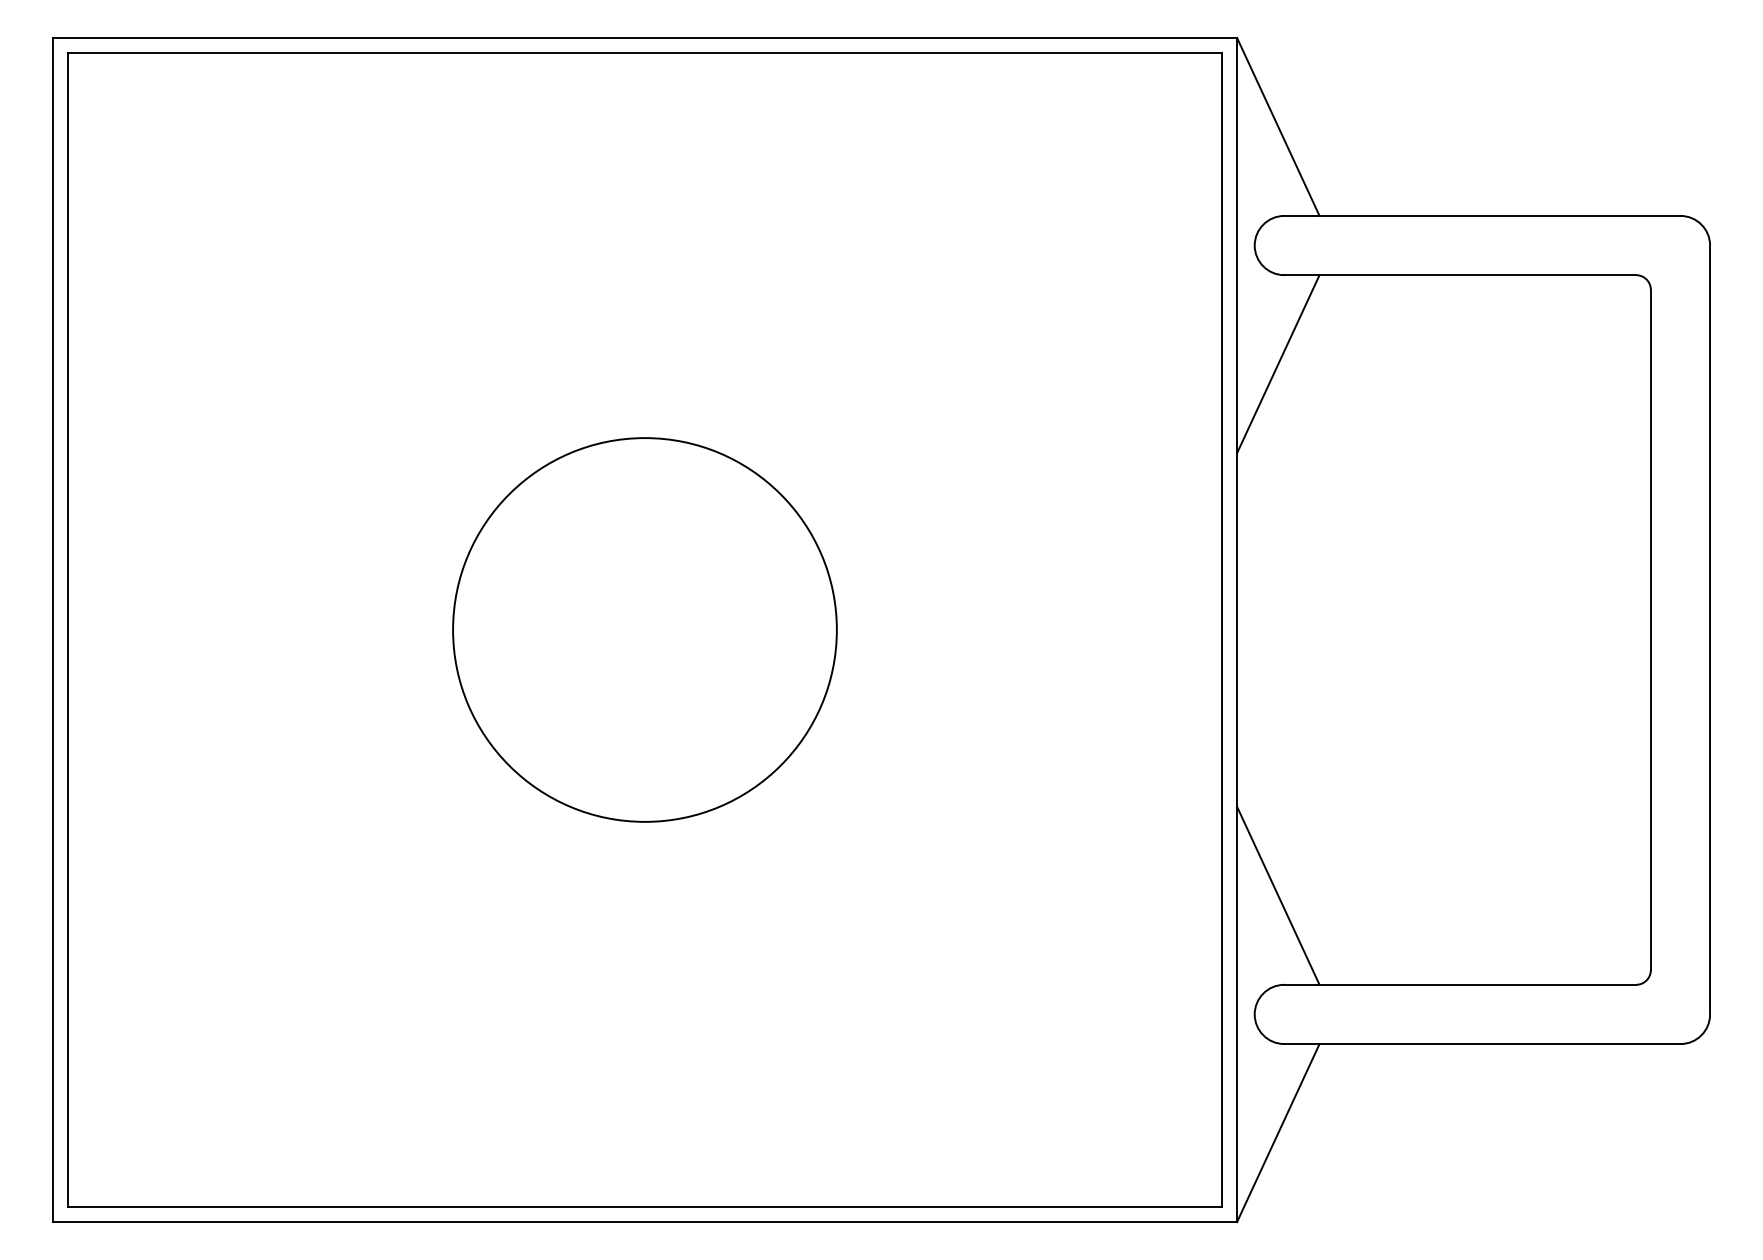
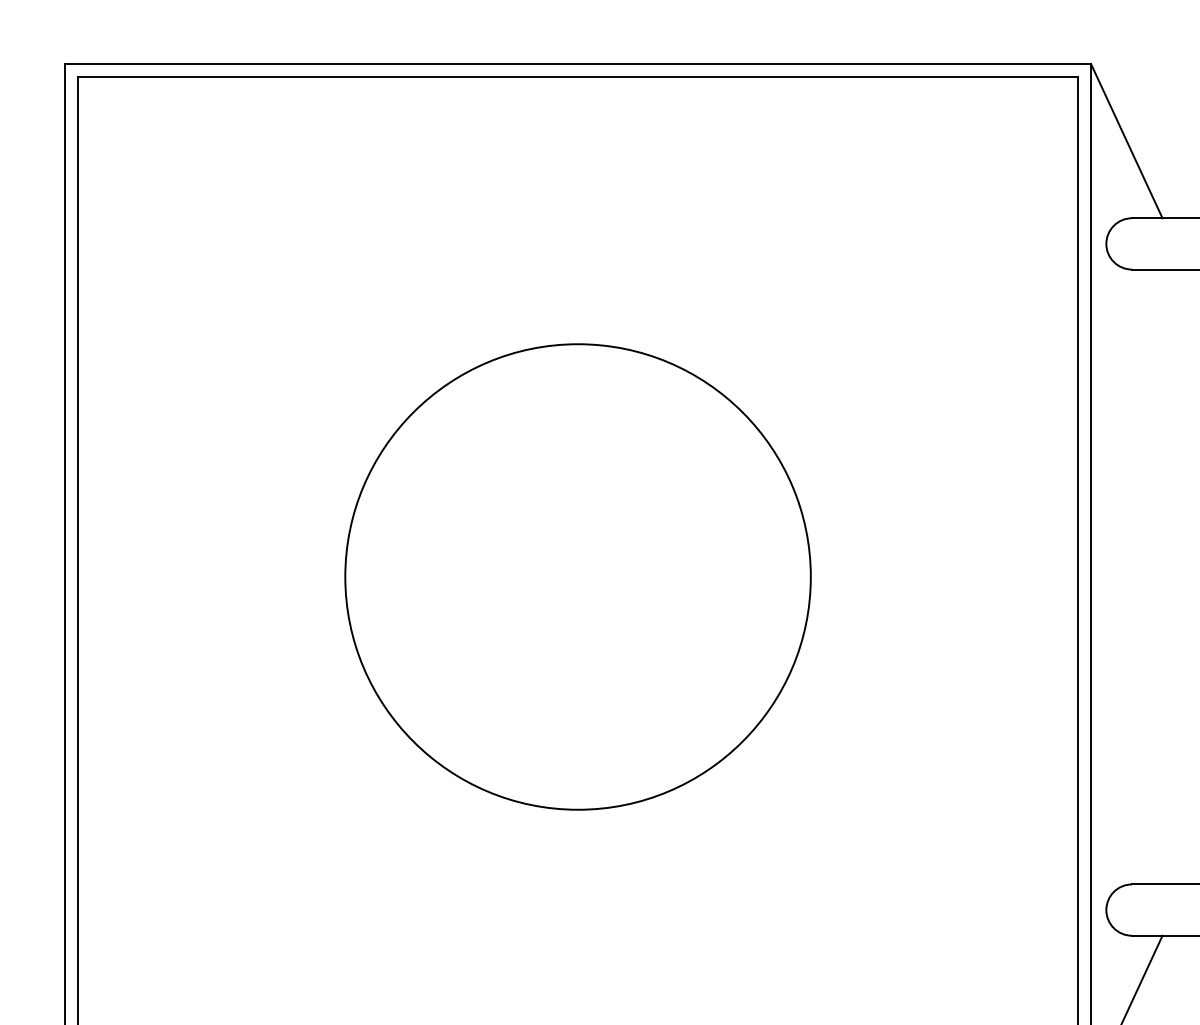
line: (1278, 364) -> (1126, 346), removed
circle: (644, 629) -> (577, 576), size x1.4
line: (1278, 895) -> (1126, 807), removed

